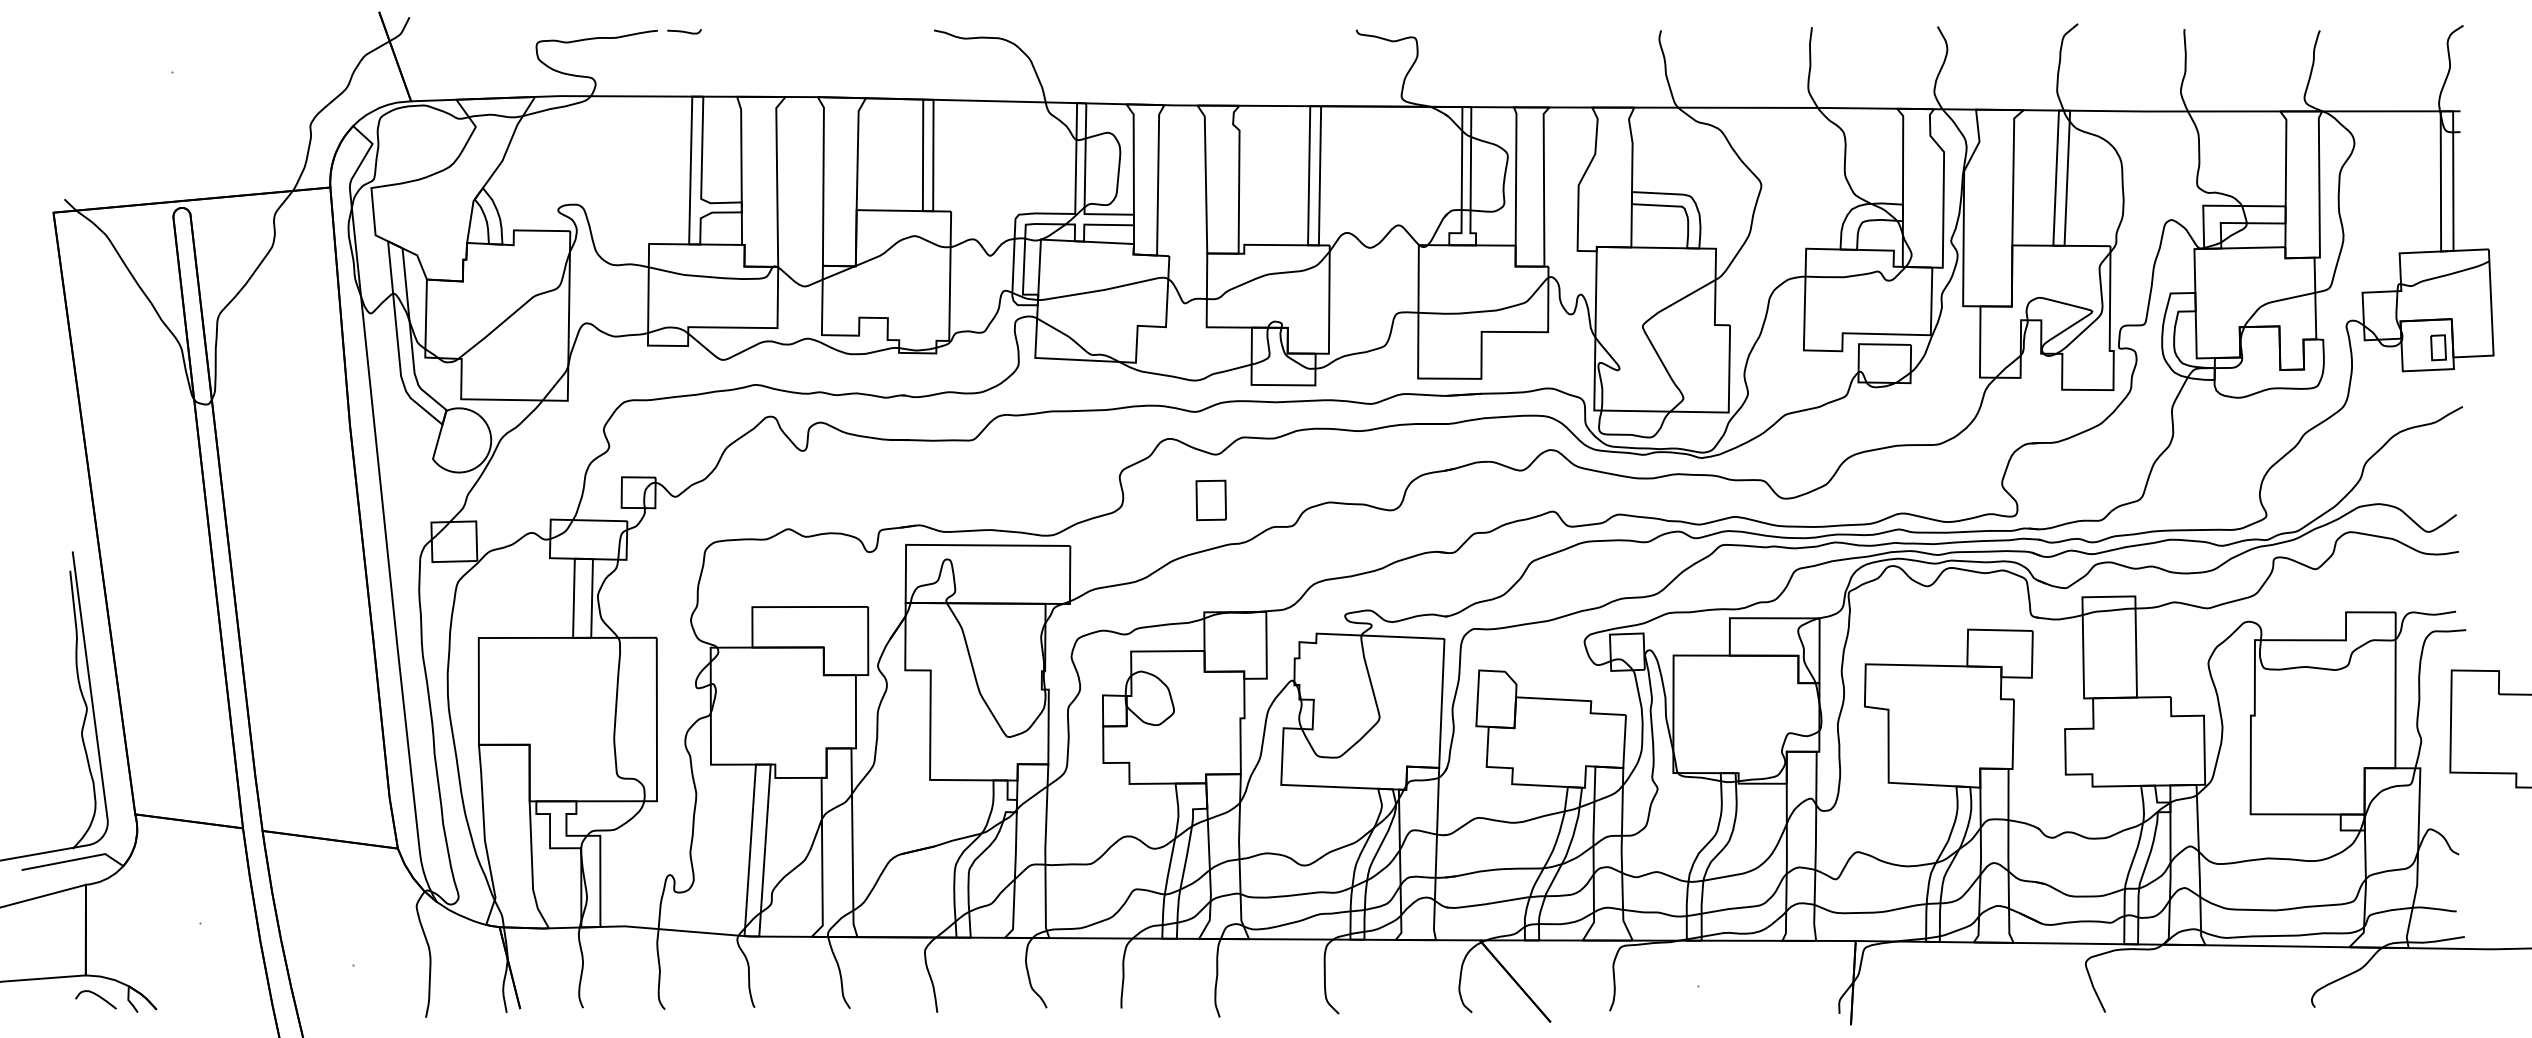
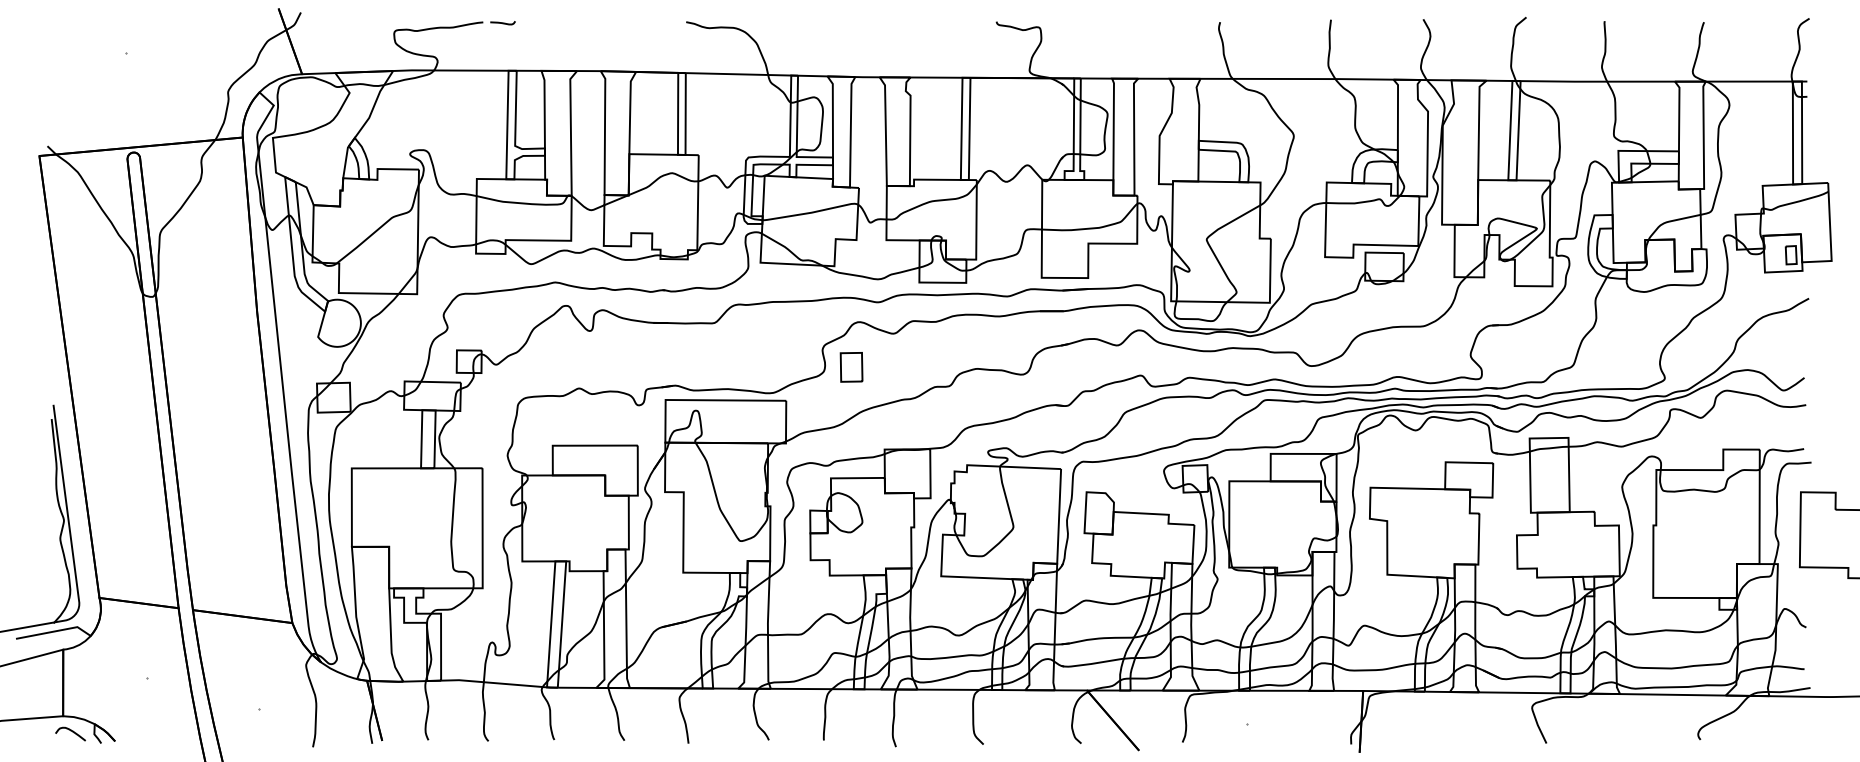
part: (1210, 499) -> (851, 366), moved

